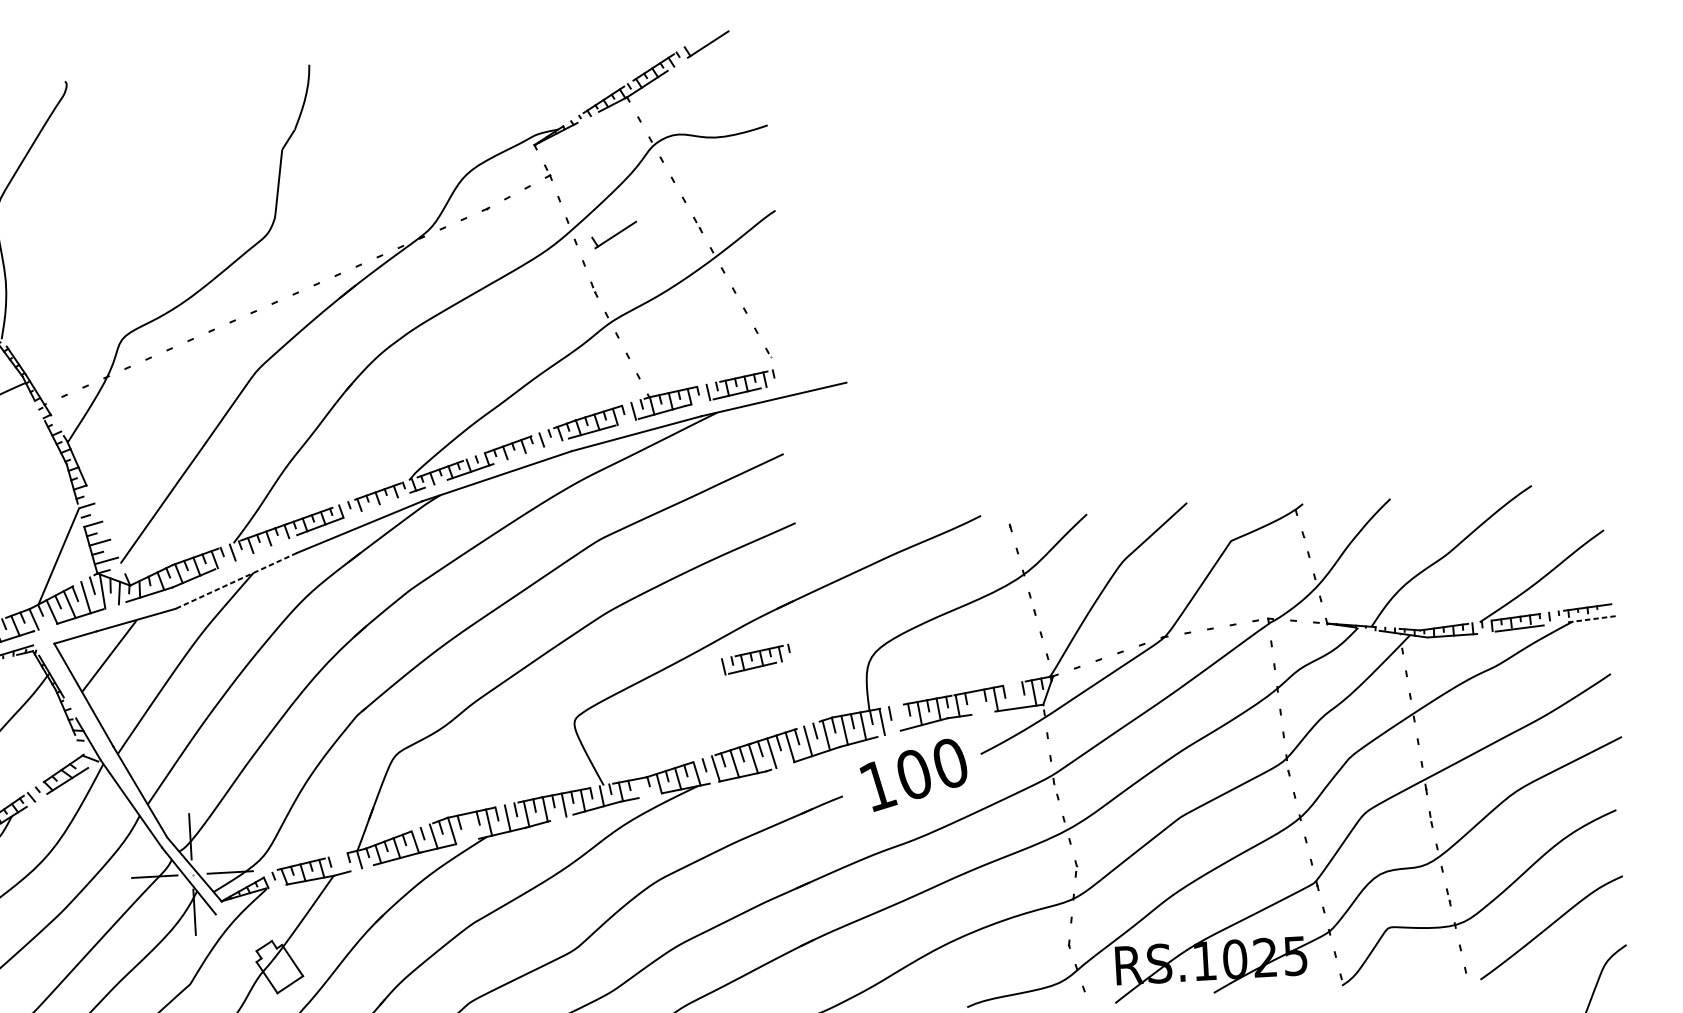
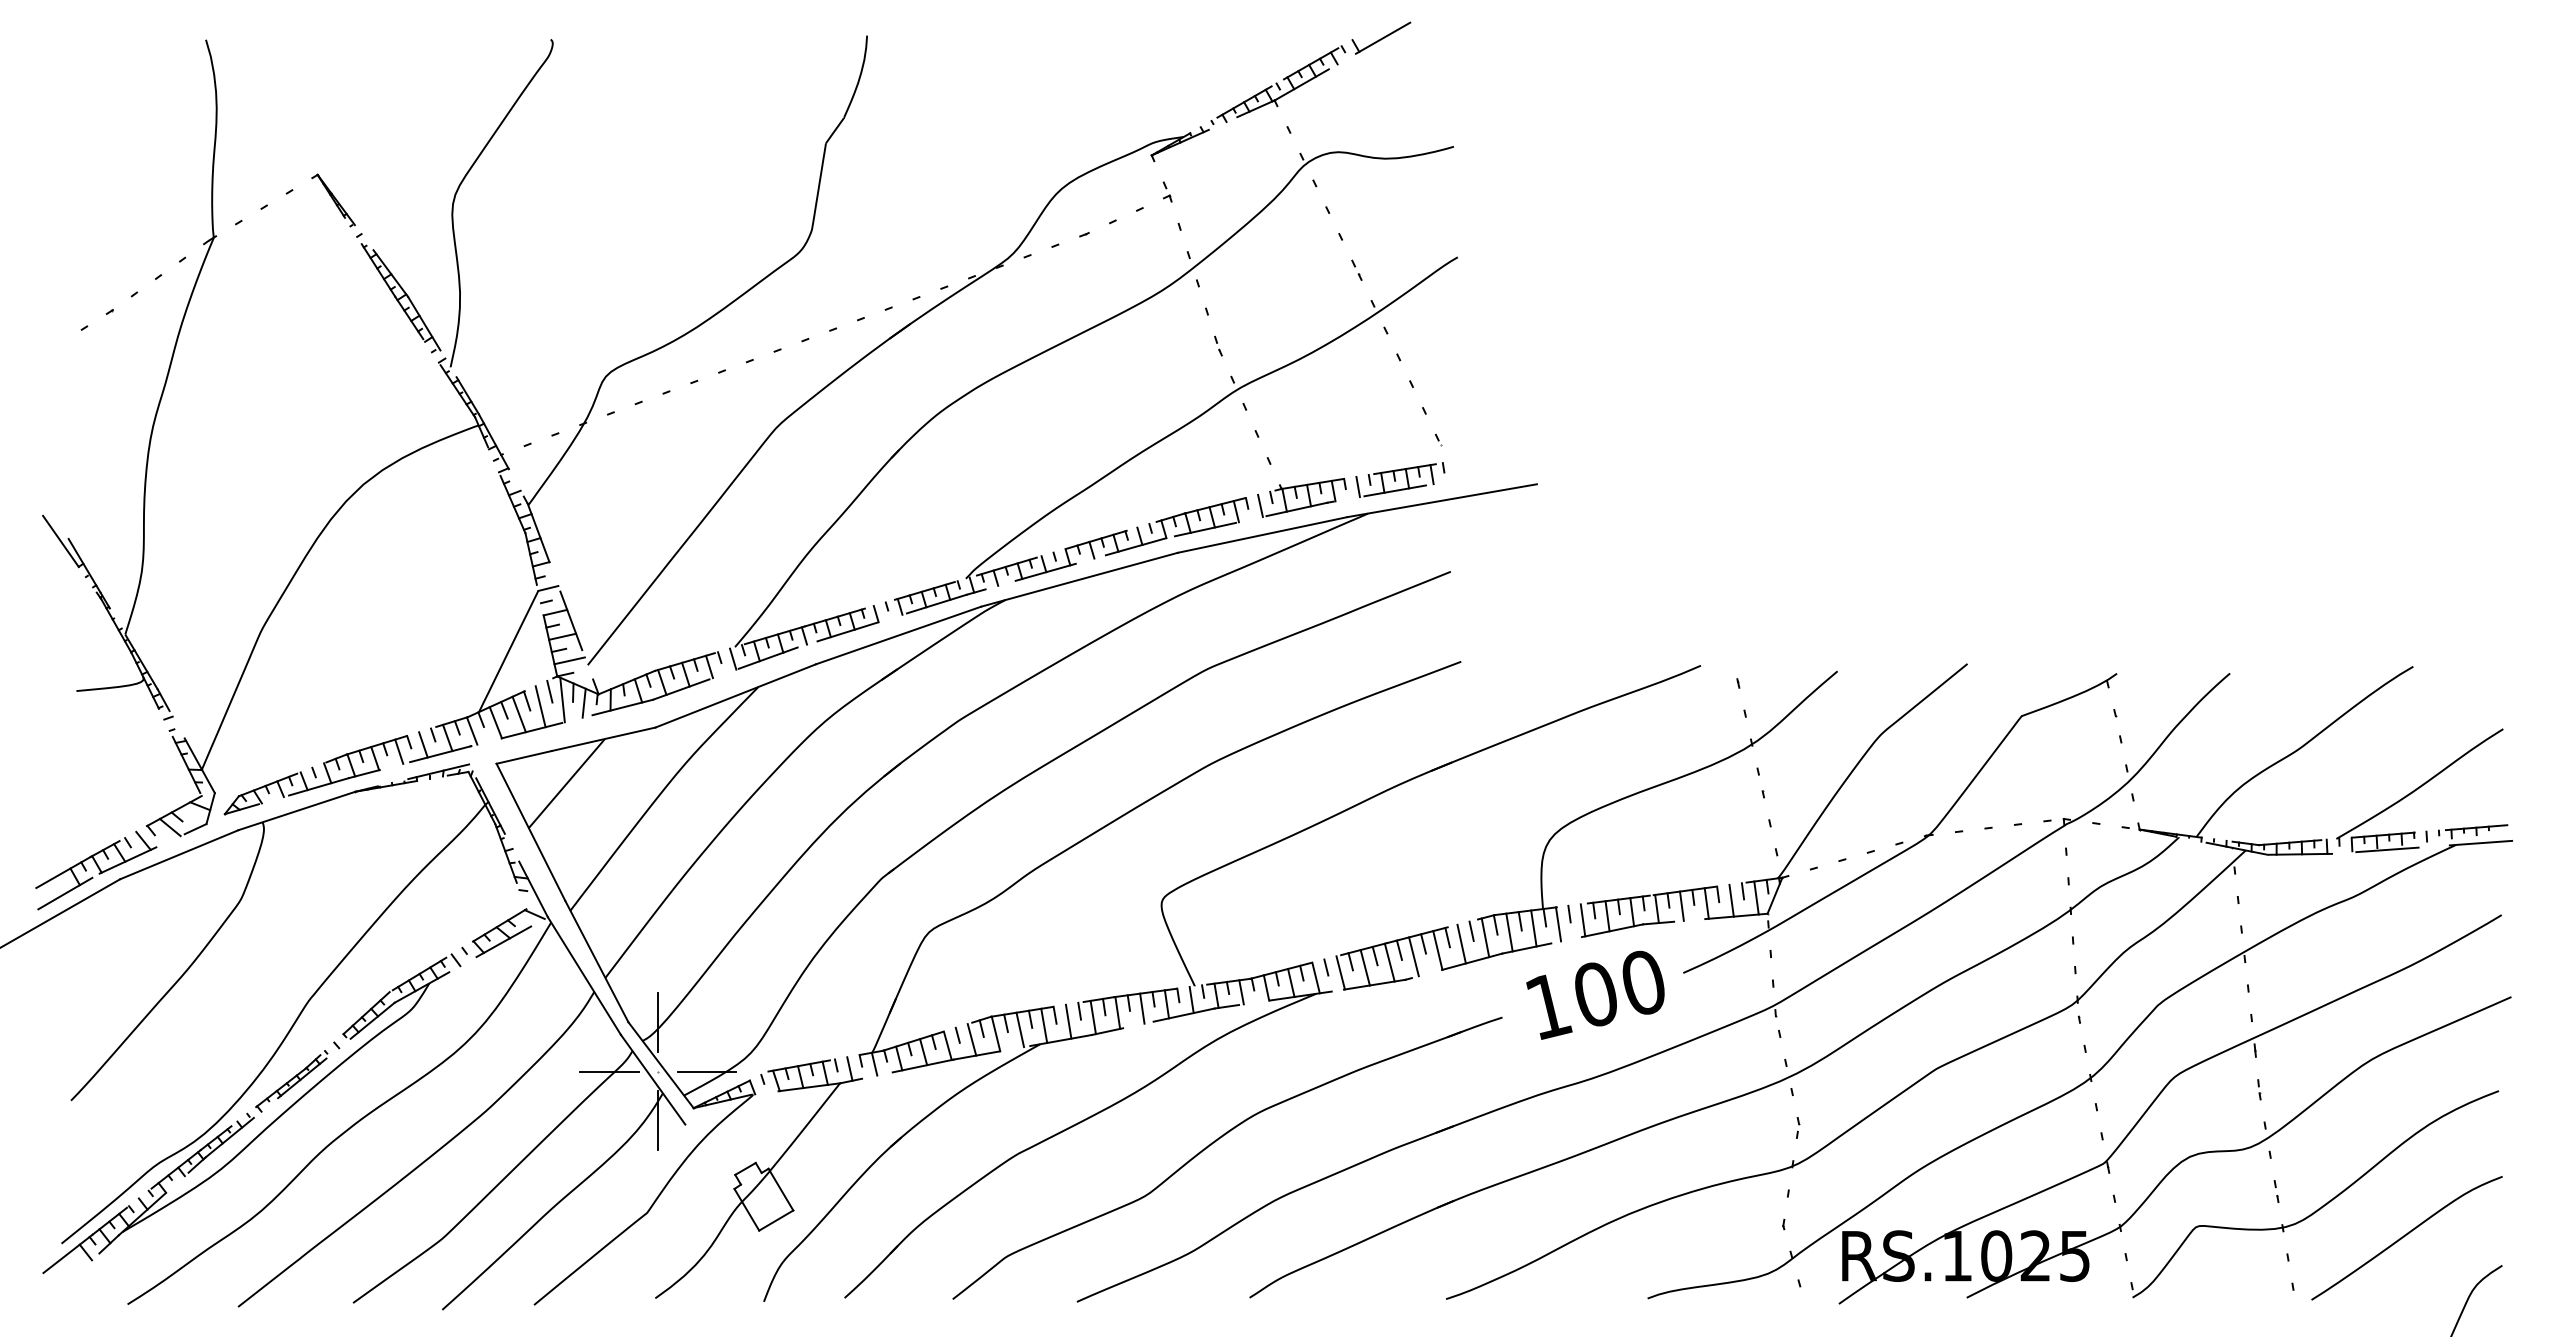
part: (614, 234) -> (1248, 276), removed
line: (538, 448) -> (1135, 546), added
line: (387, 500) -> (936, 603), added
line: (106, 529) -> (571, 620), added
line: (259, 549) -> (767, 657), added
line: (236, 581) -> (735, 696), dashed -> solid
line: (1591, 619) -> (2480, 843), dashed -> solid
part: (756, 659) -> (1400, 834), removed
line: (1014, 696) -> (1731, 900), added
line: (976, 702) -> (1681, 905), added
line: (900, 717) -> (1582, 920), added
line: (640, 788) -> (1241, 992), added
line: (470, 826) -> (1020, 1029), added
line: (340, 863) -> (849, 1068), added

